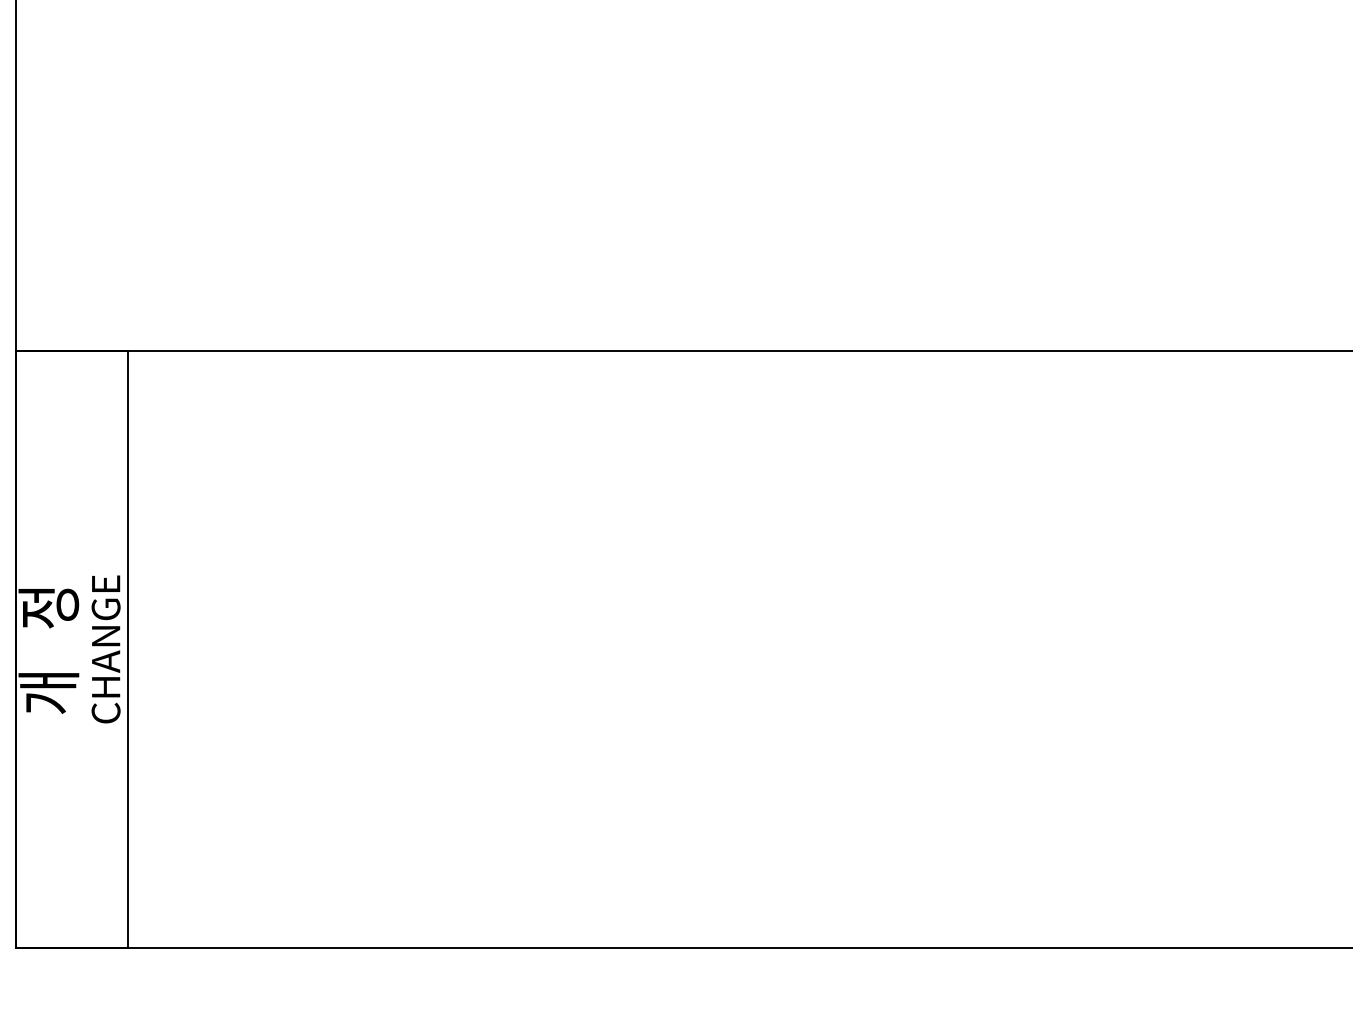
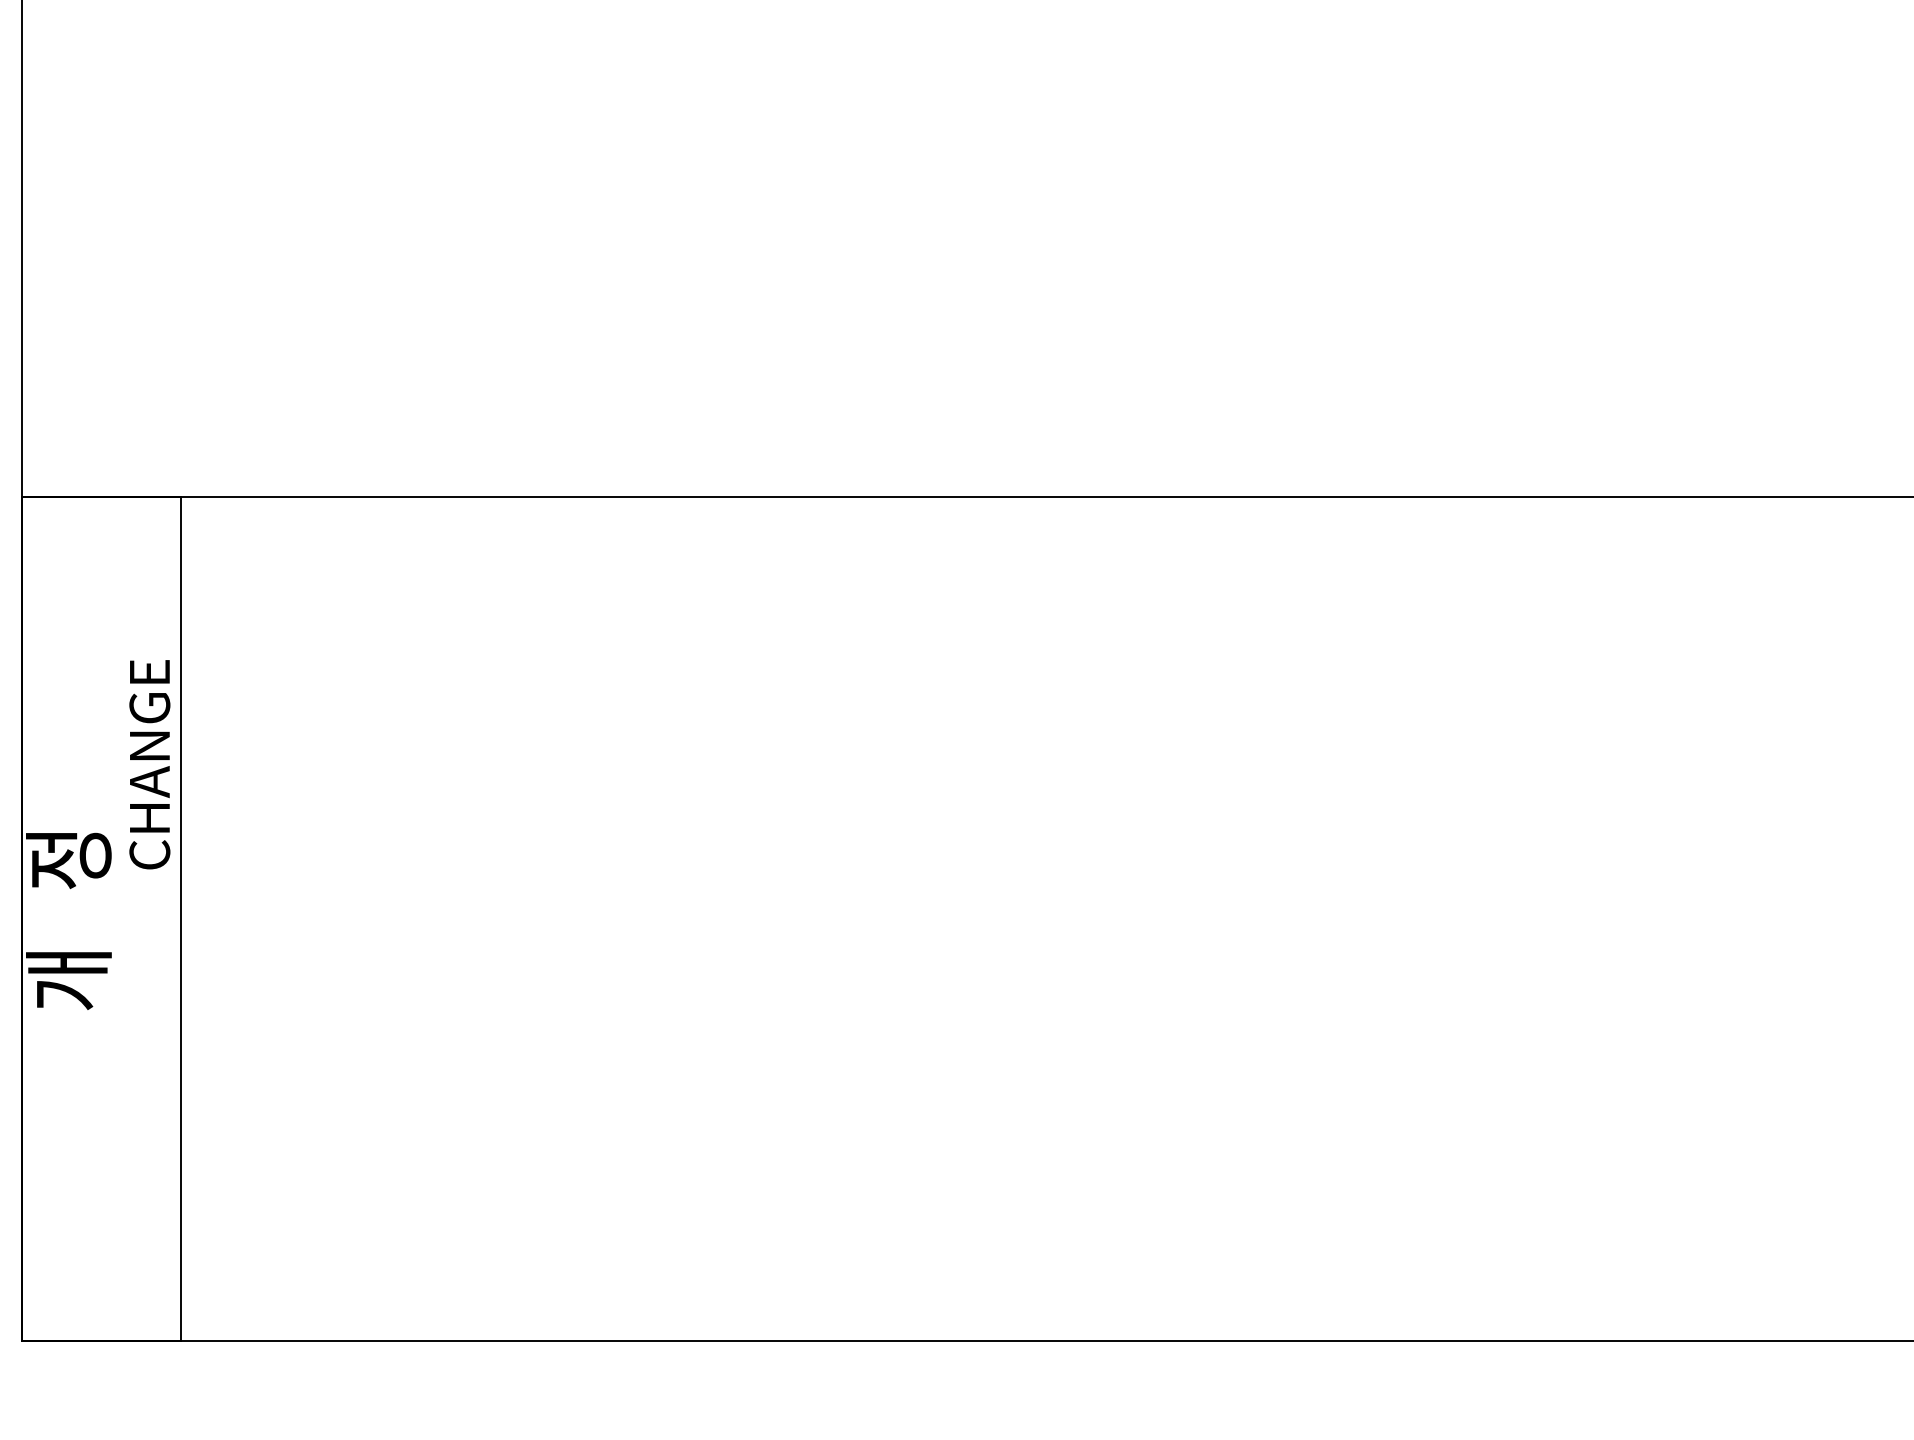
text: (105, 649) -> (149, 764), moved

